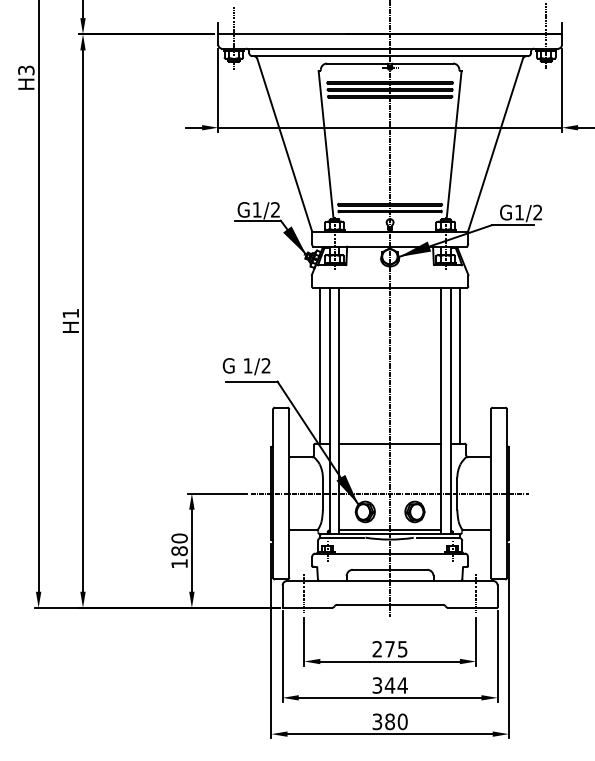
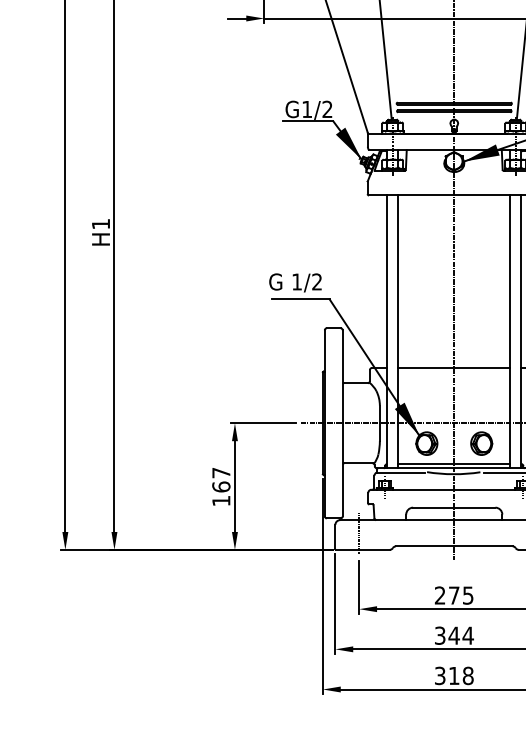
line: (320, 365) -> (377, 281), removed
text: (179, 544) -> (221, 479), 180 -> 167
text: (396, 721) -> (461, 675), 380 -> 318

